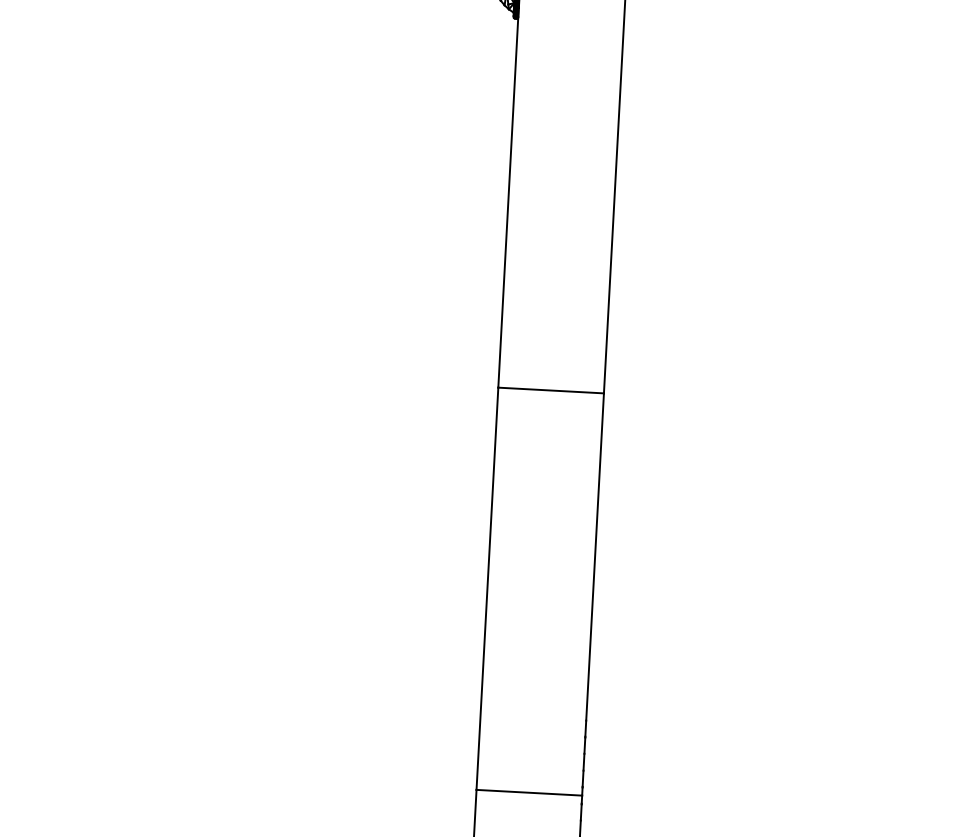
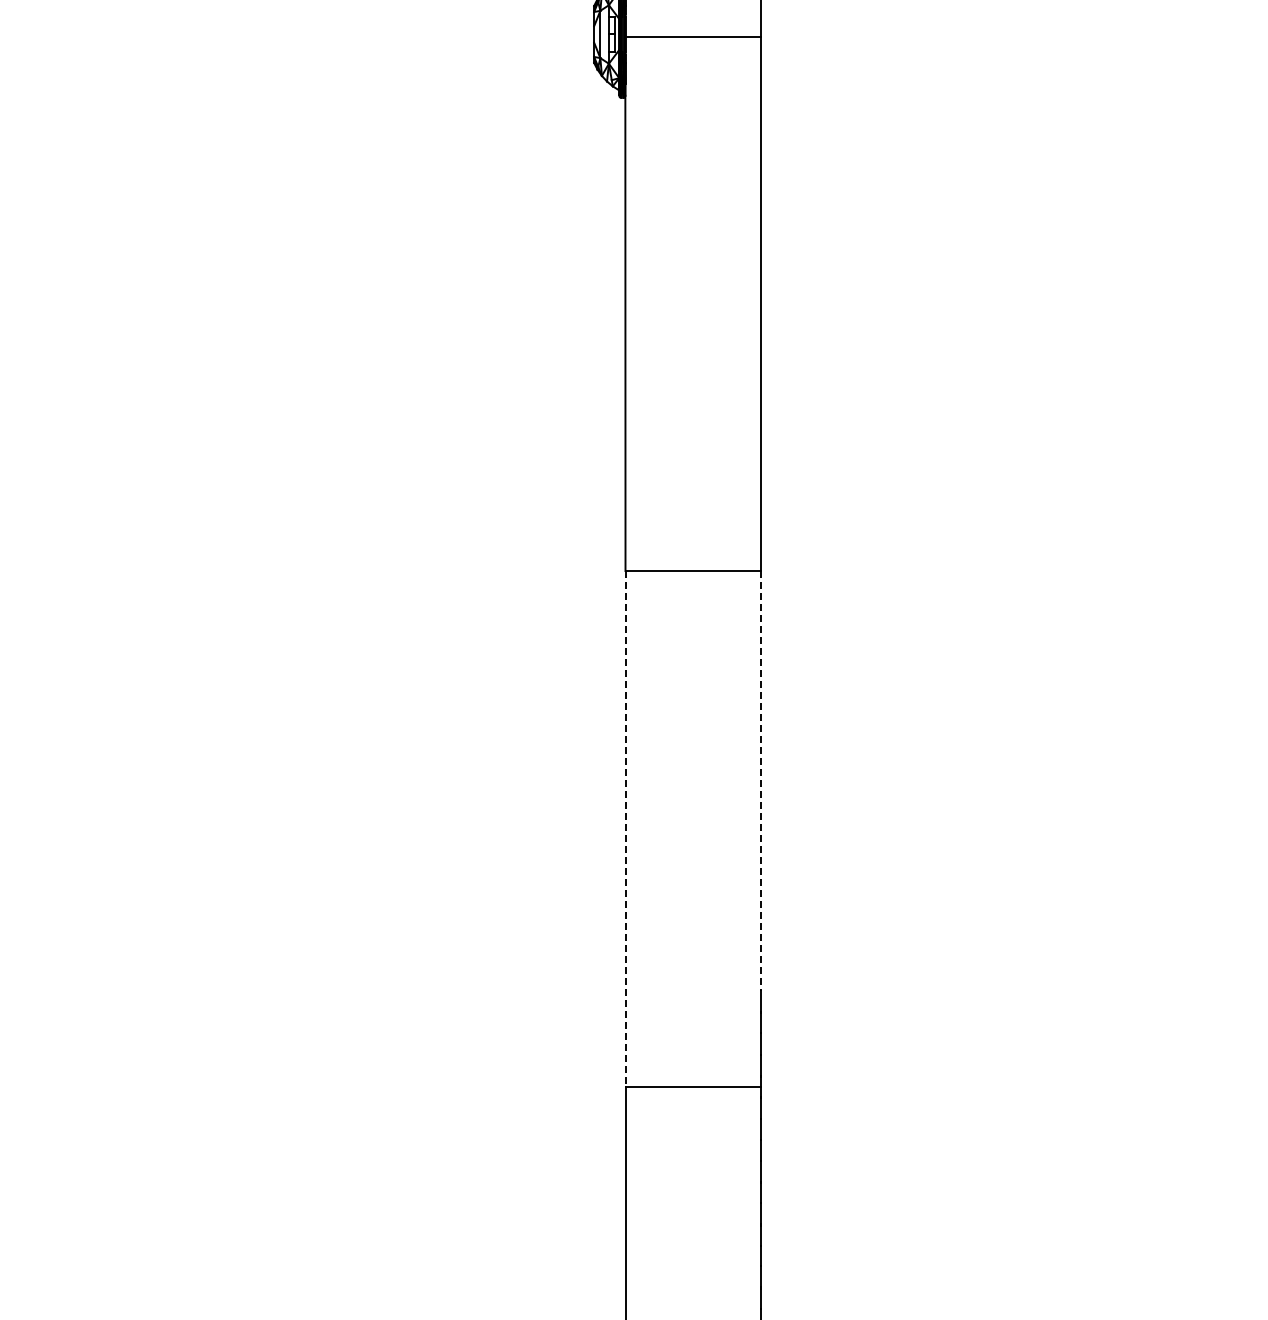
line: (595, 556) -> (761, 780), solid -> dashed
line: (487, 589) -> (625, 829), solid -> dashed

